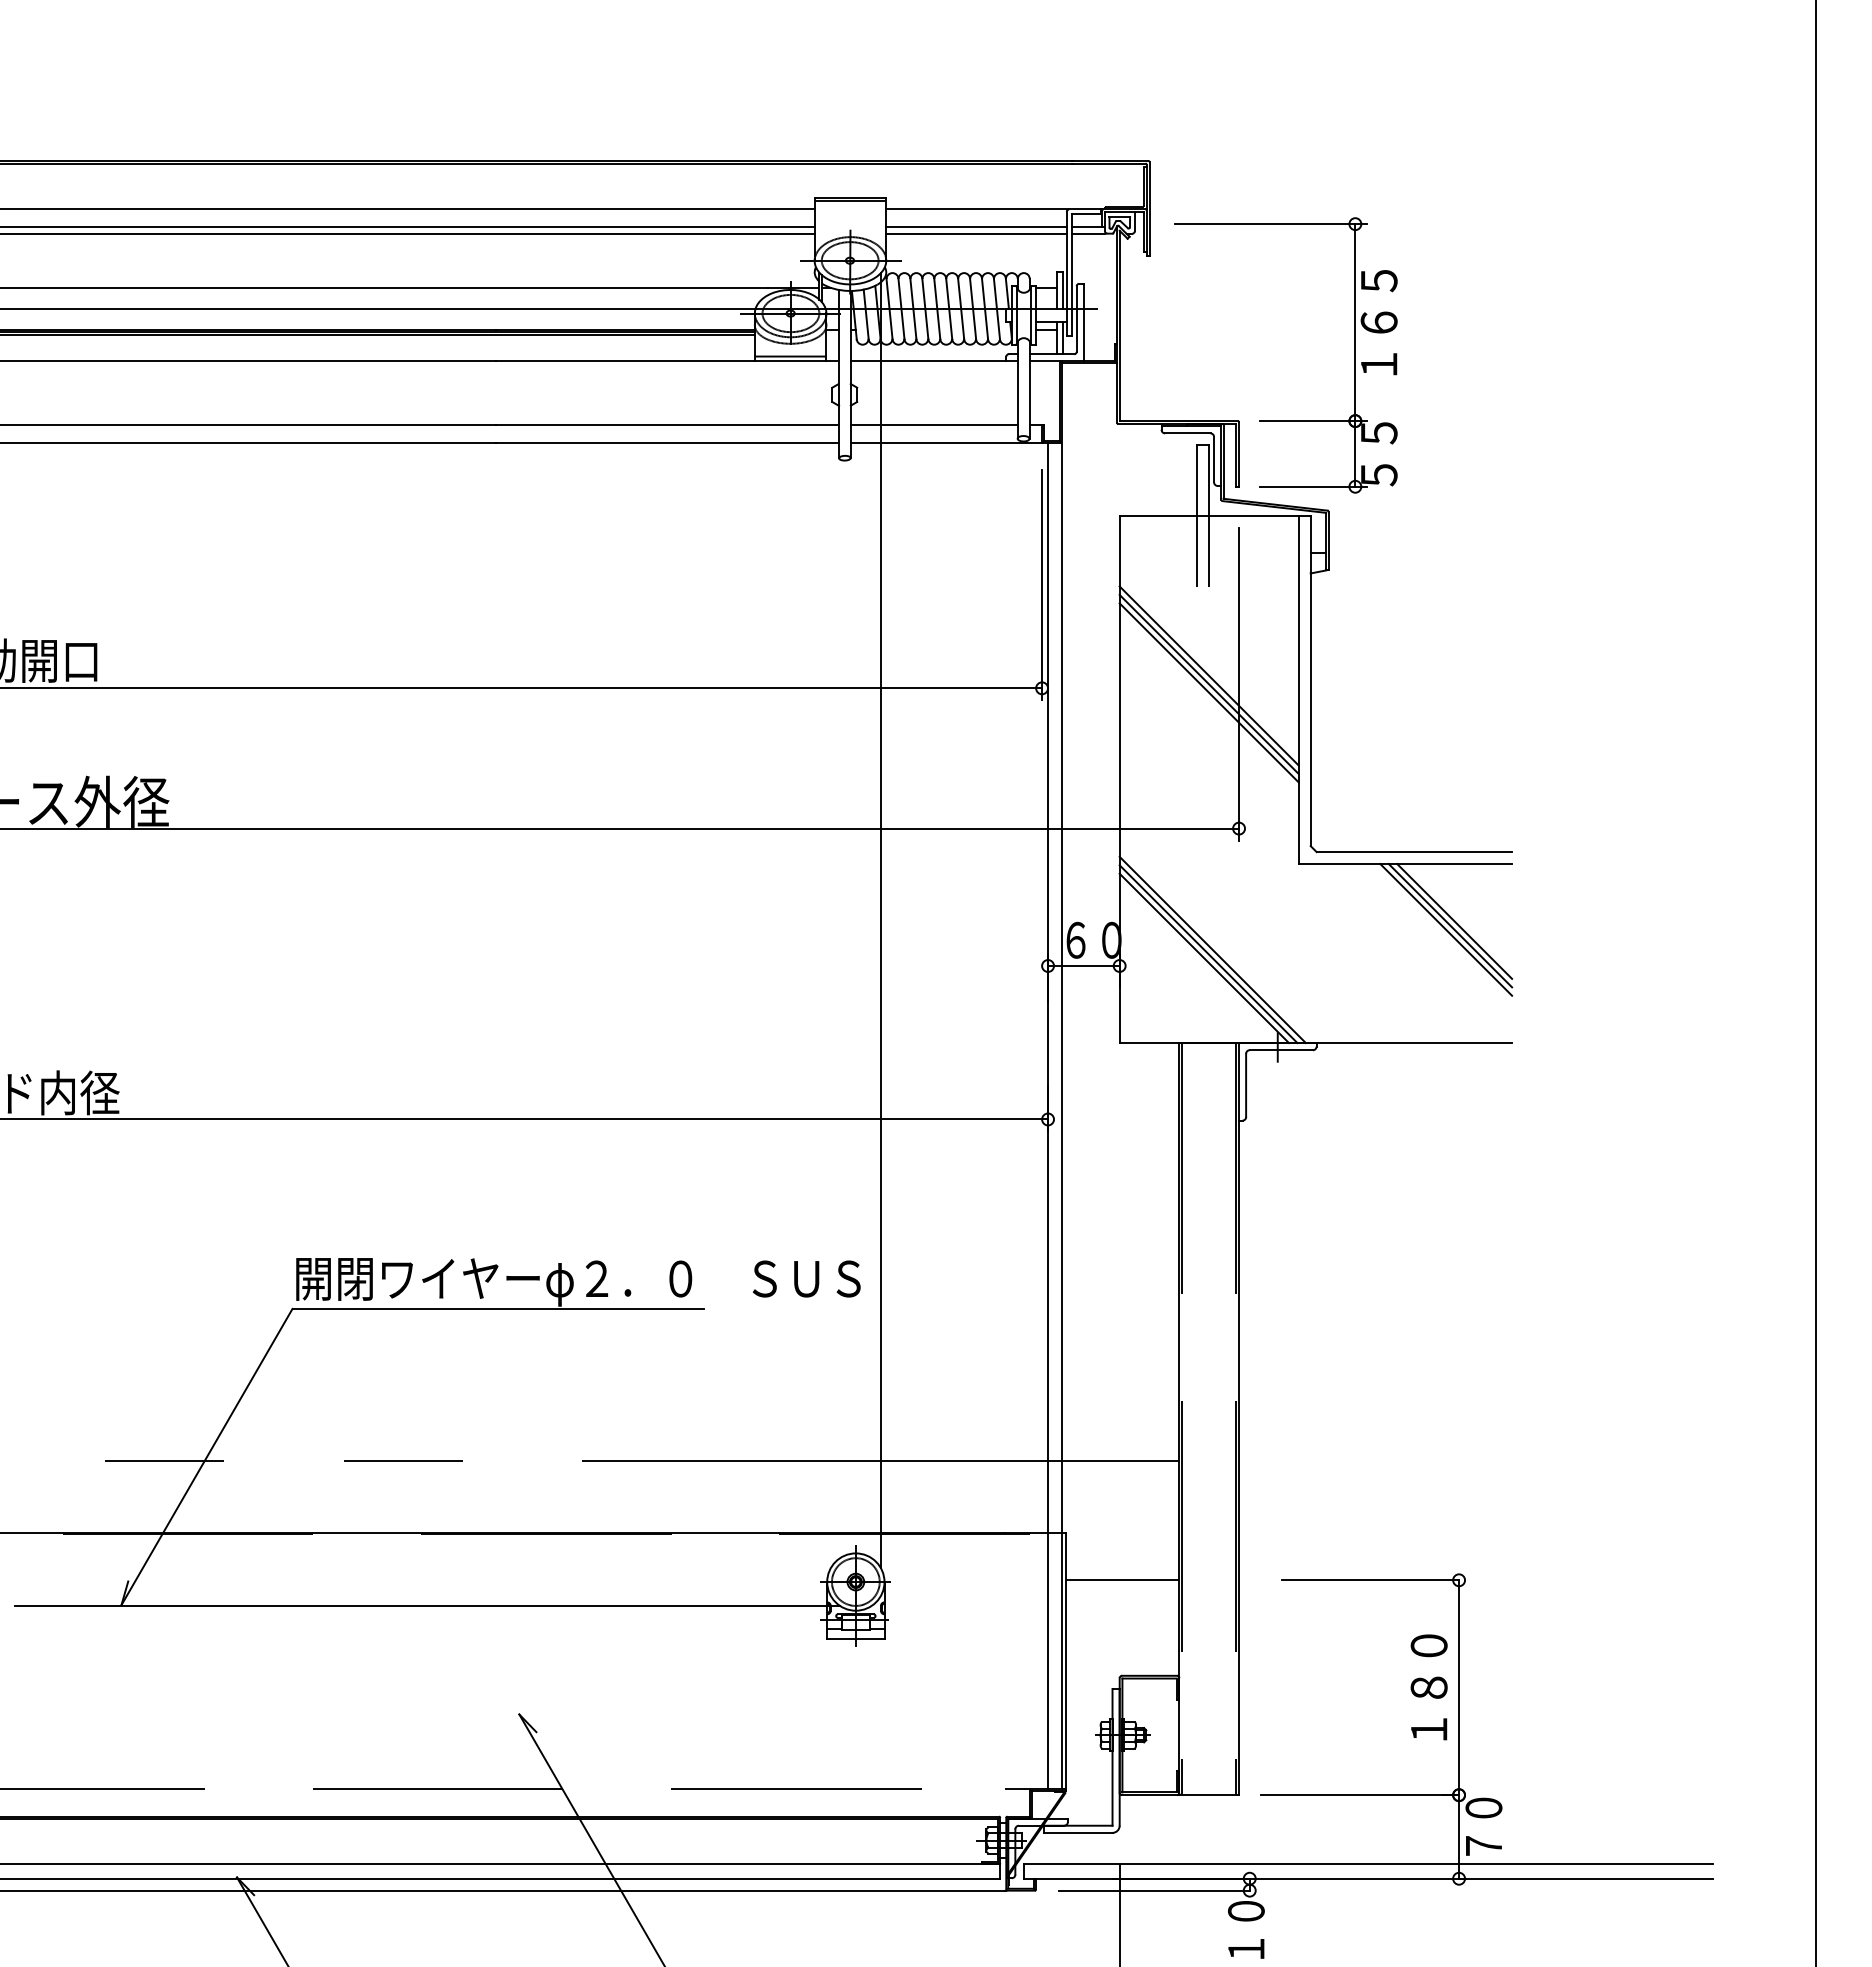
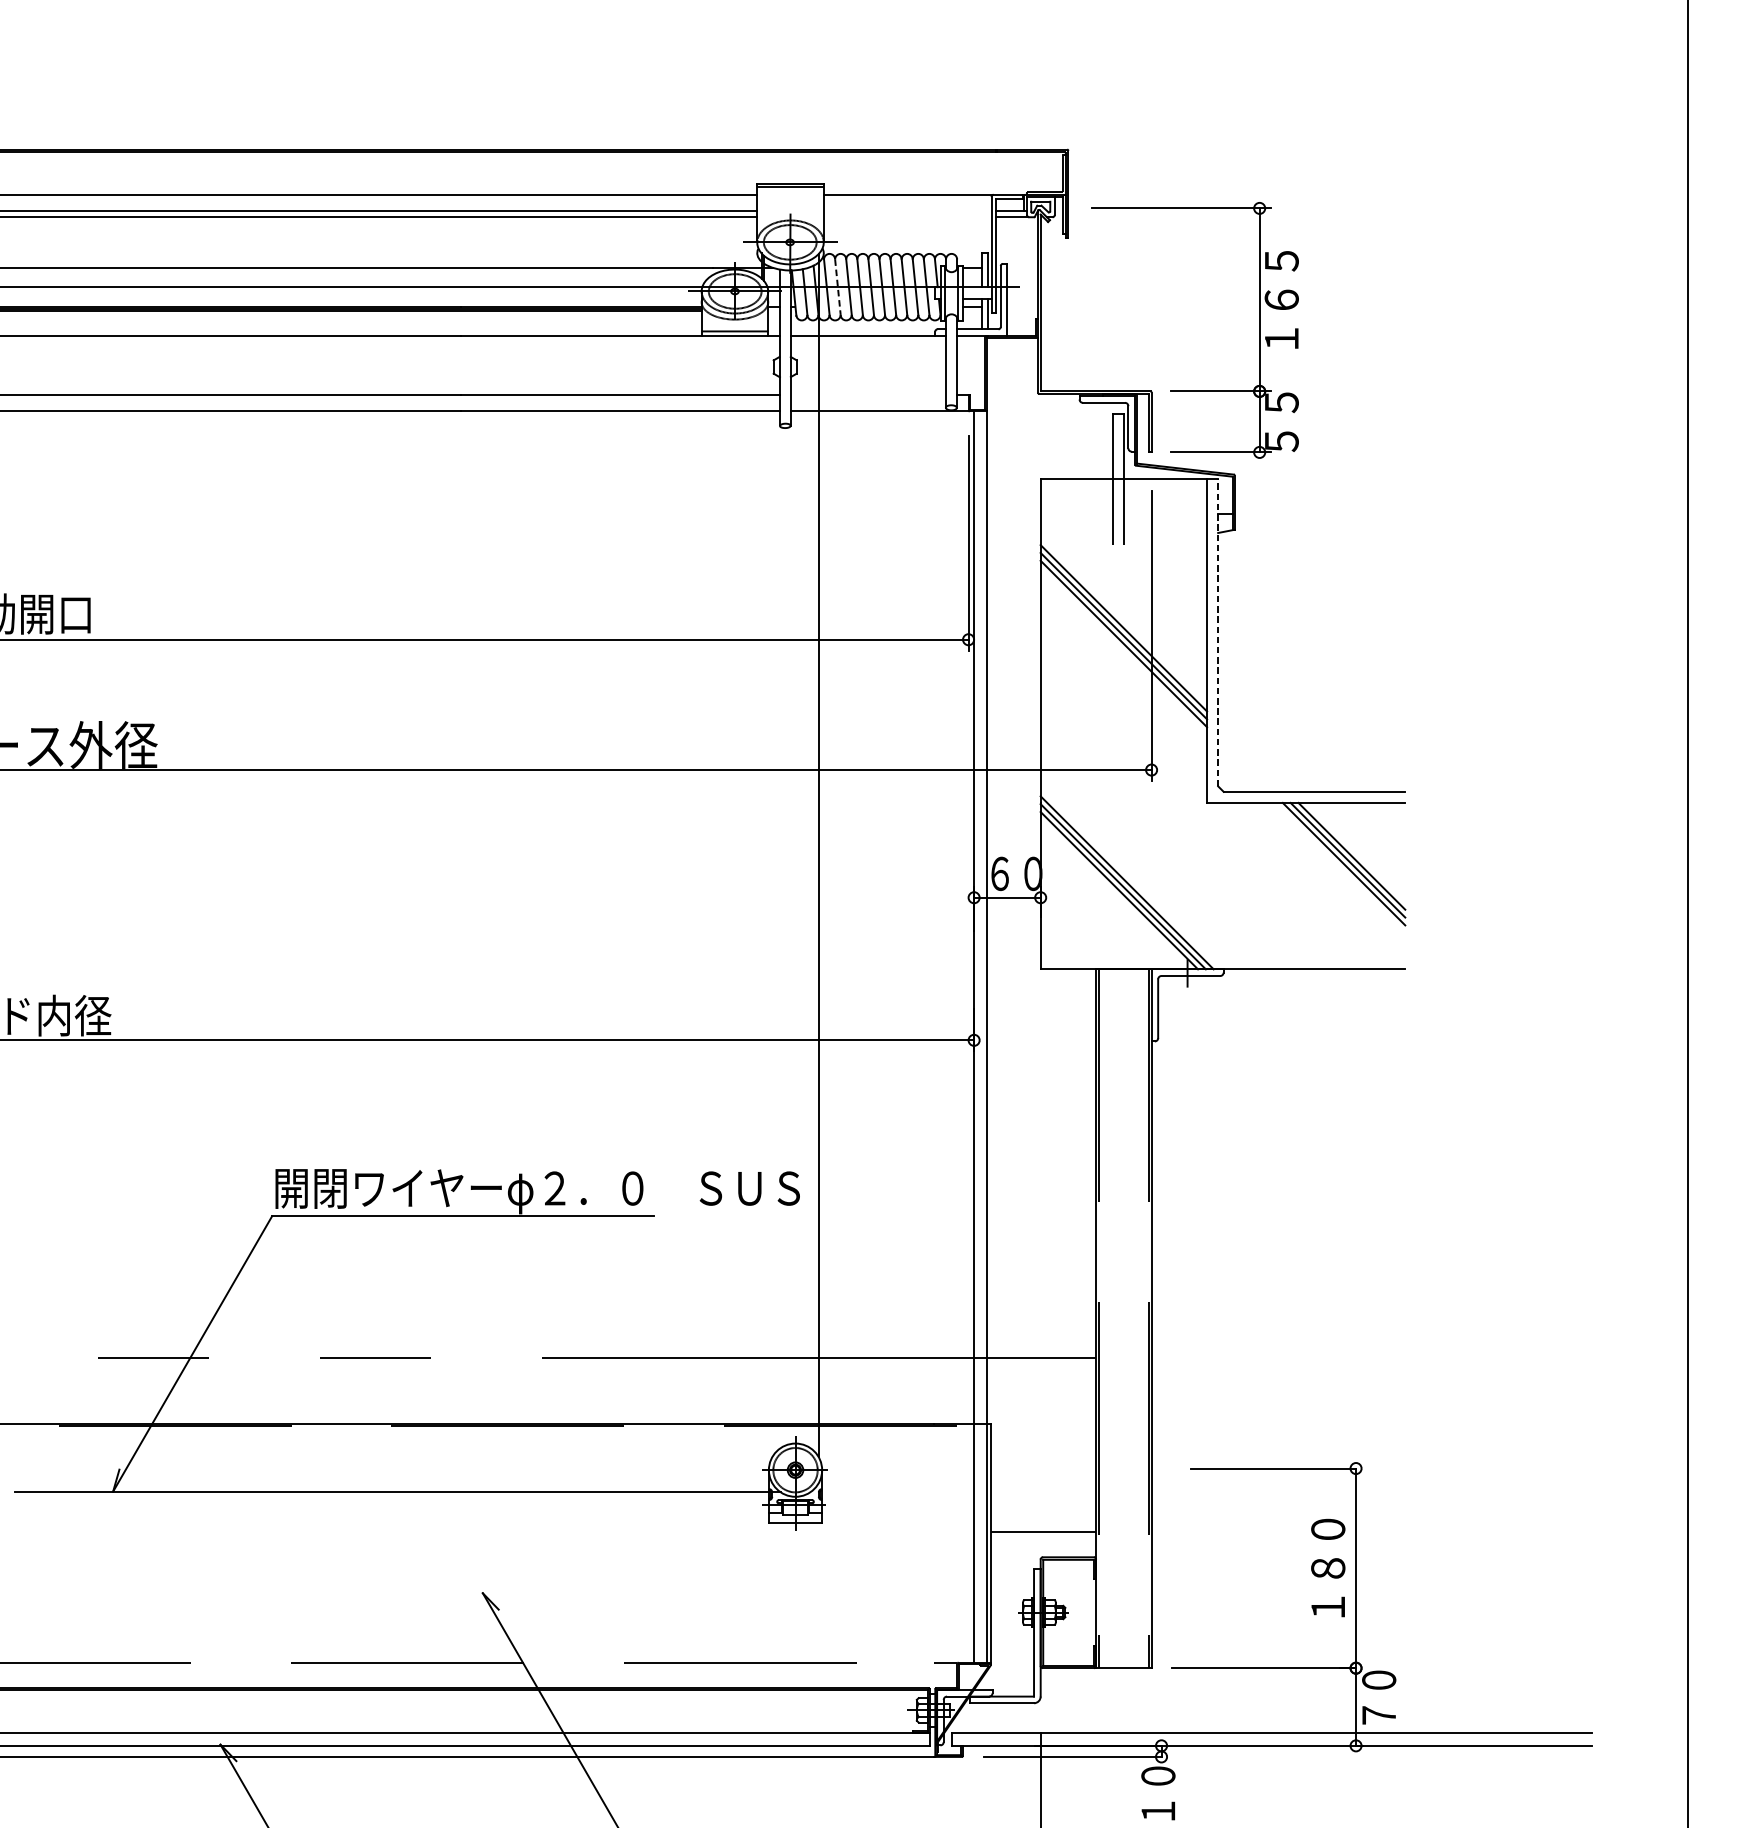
line: (976, 227) -> (907, 211), removed
line: (976, 233) -> (907, 217), removed
line: (901, 308) -> (837, 286), solid -> dashed
line: (933, 424) -> (867, 394), removed
line: (1310, 680) -> (1217, 632), solid -> dashed
line: (1122, 1580) -> (1043, 1531), moved

